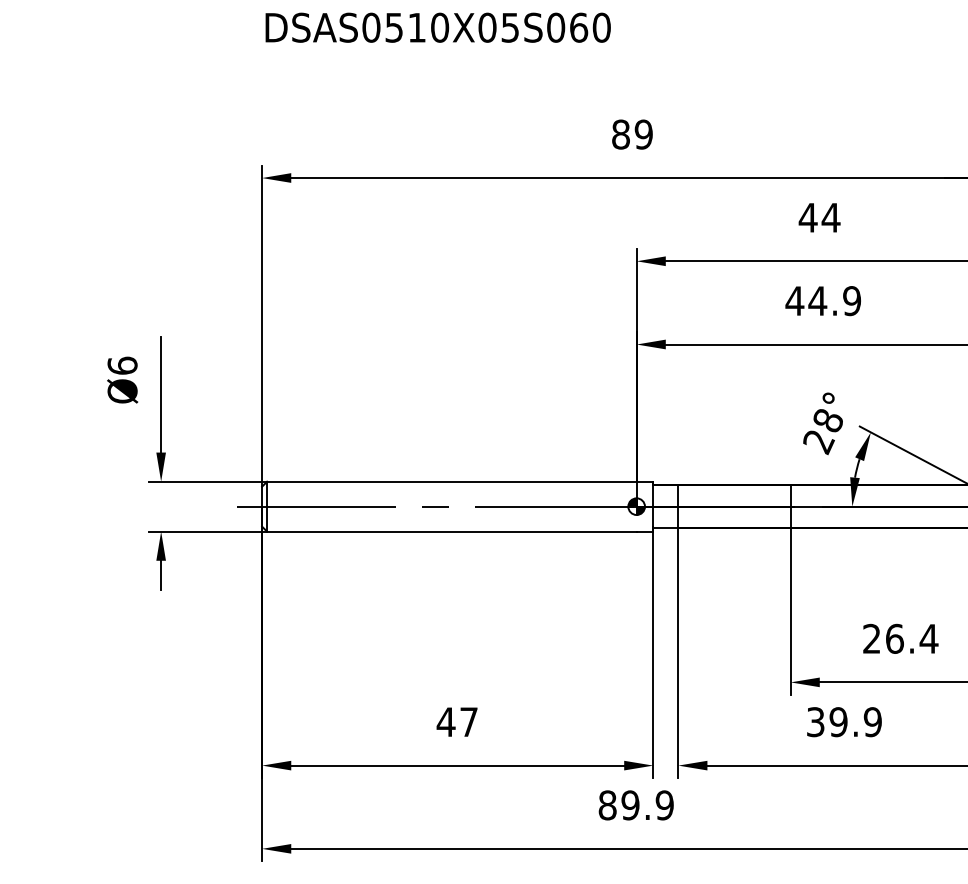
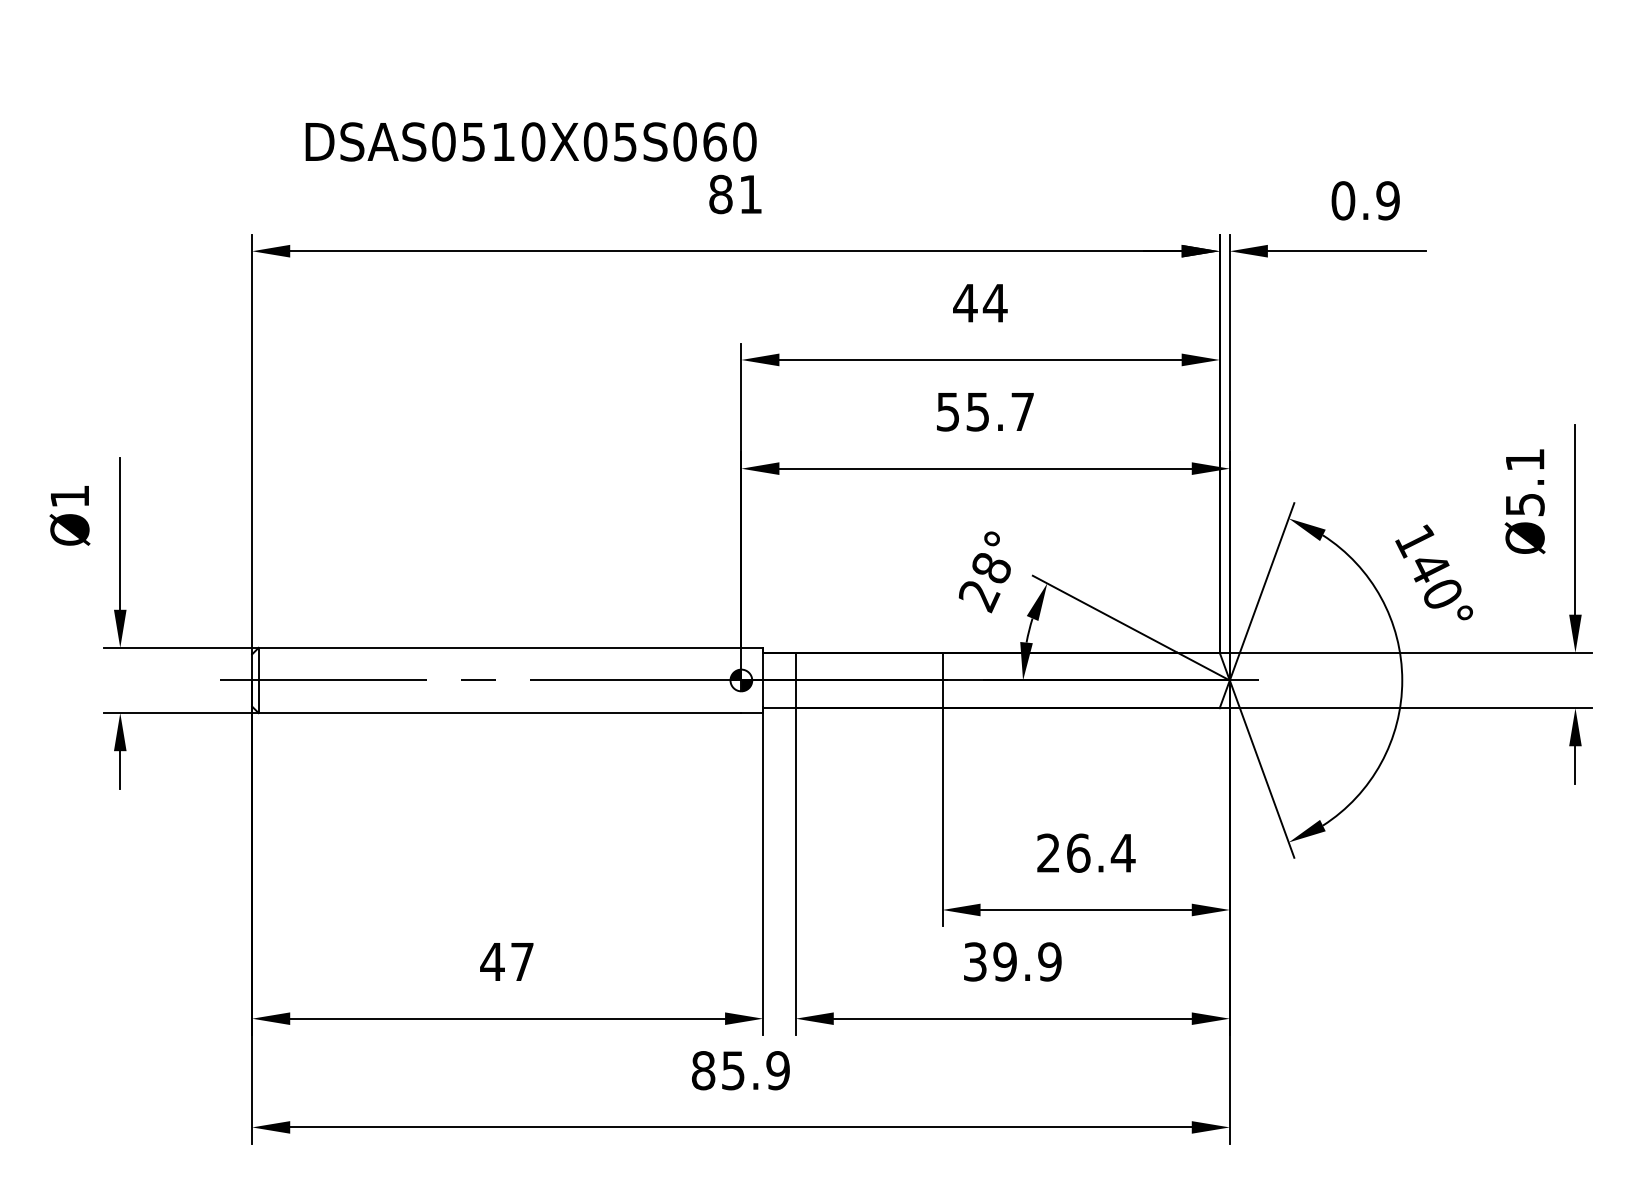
text: (437, 27) -> (530, 141), moved
text: (643, 134) -> (750, 194), 89 -> 81
text: (822, 300) -> (984, 411), 44.9 -> 55.7
text: (122, 365) -> (69, 496), Ø6 -> Ø1
text: (630, 805) -> (733, 1070), 89.9 -> 85.9

